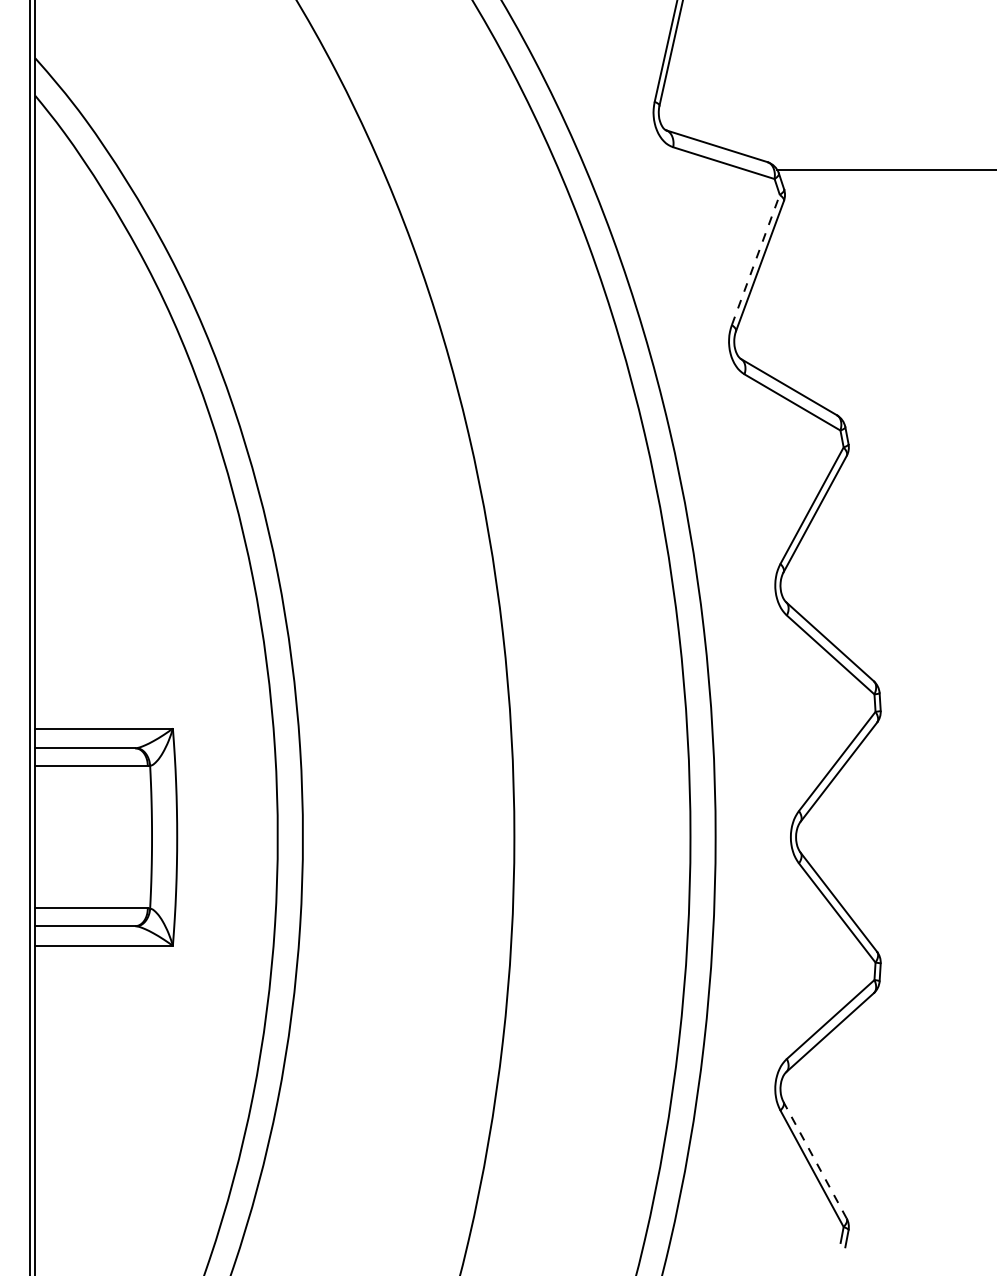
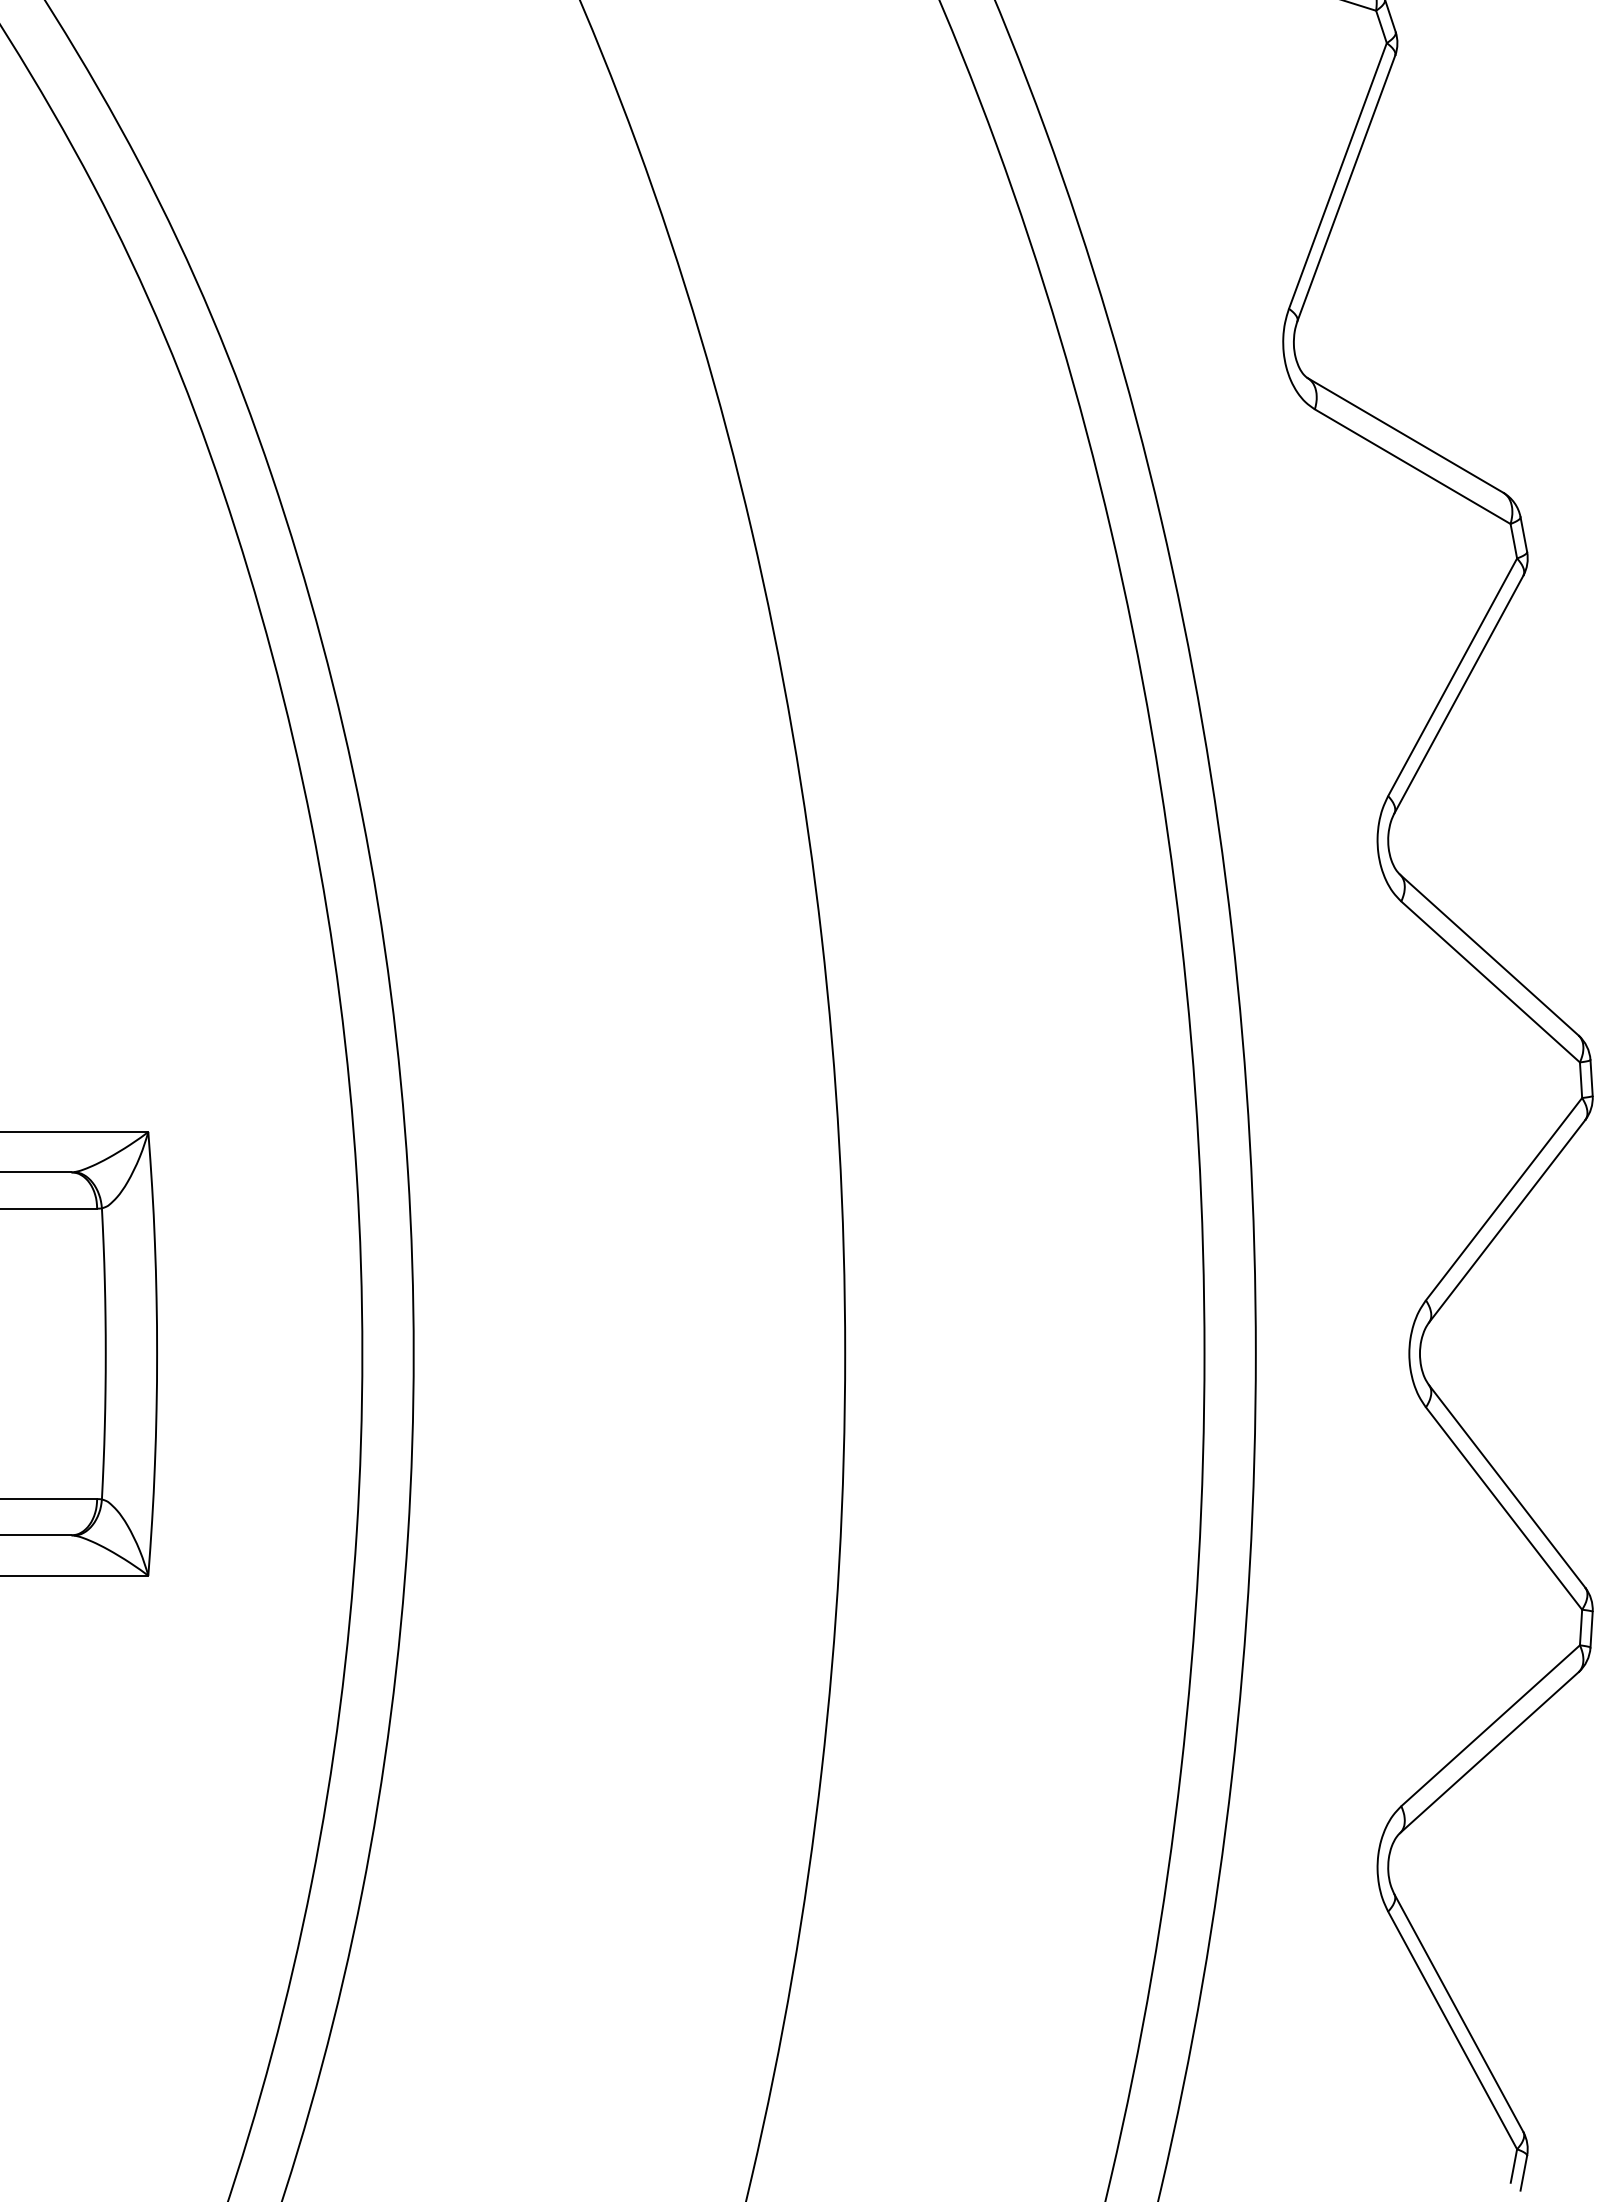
line: (756, 259) -> (1339, 174), dashed -> solid
line: (814, 1159) -> (1457, 2011), dashed -> solid

